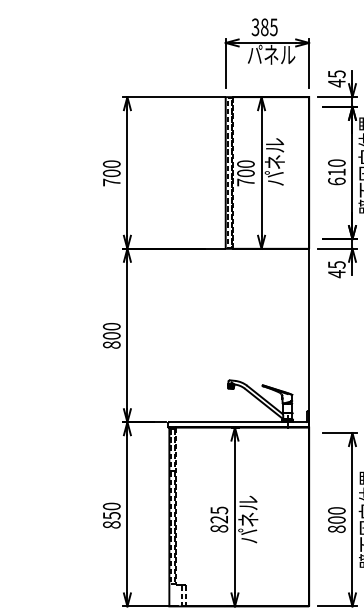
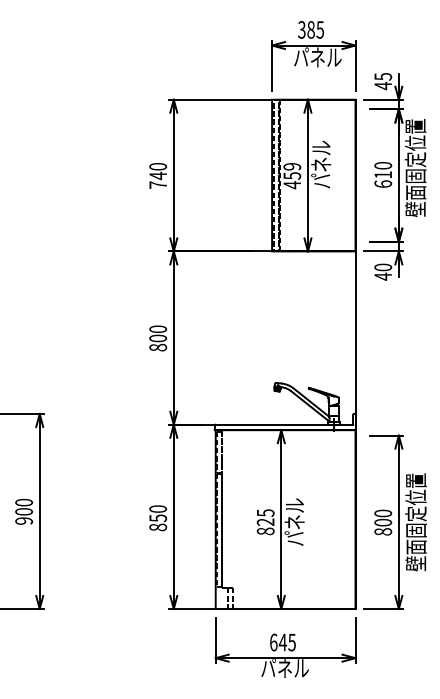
text: (112, 172) -> (158, 175), 700 -> 740
text: (246, 173) -> (292, 176), 700 -> 459
text: (336, 264) -> (382, 267), 45 -> 40

